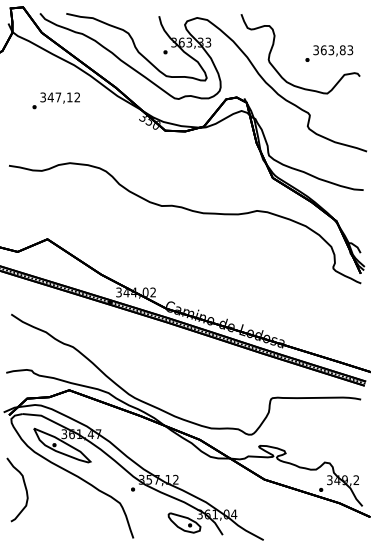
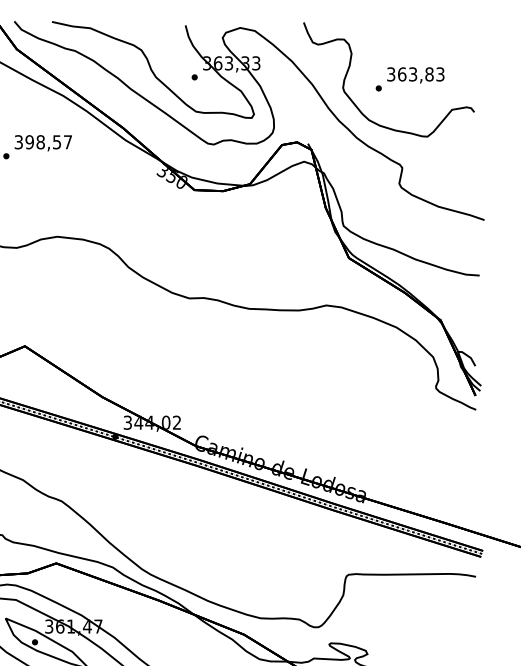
text: (329, 53) -> (410, 79), moved
text: (63, 97) -> (47, 142), 347,12 -> 398,57

